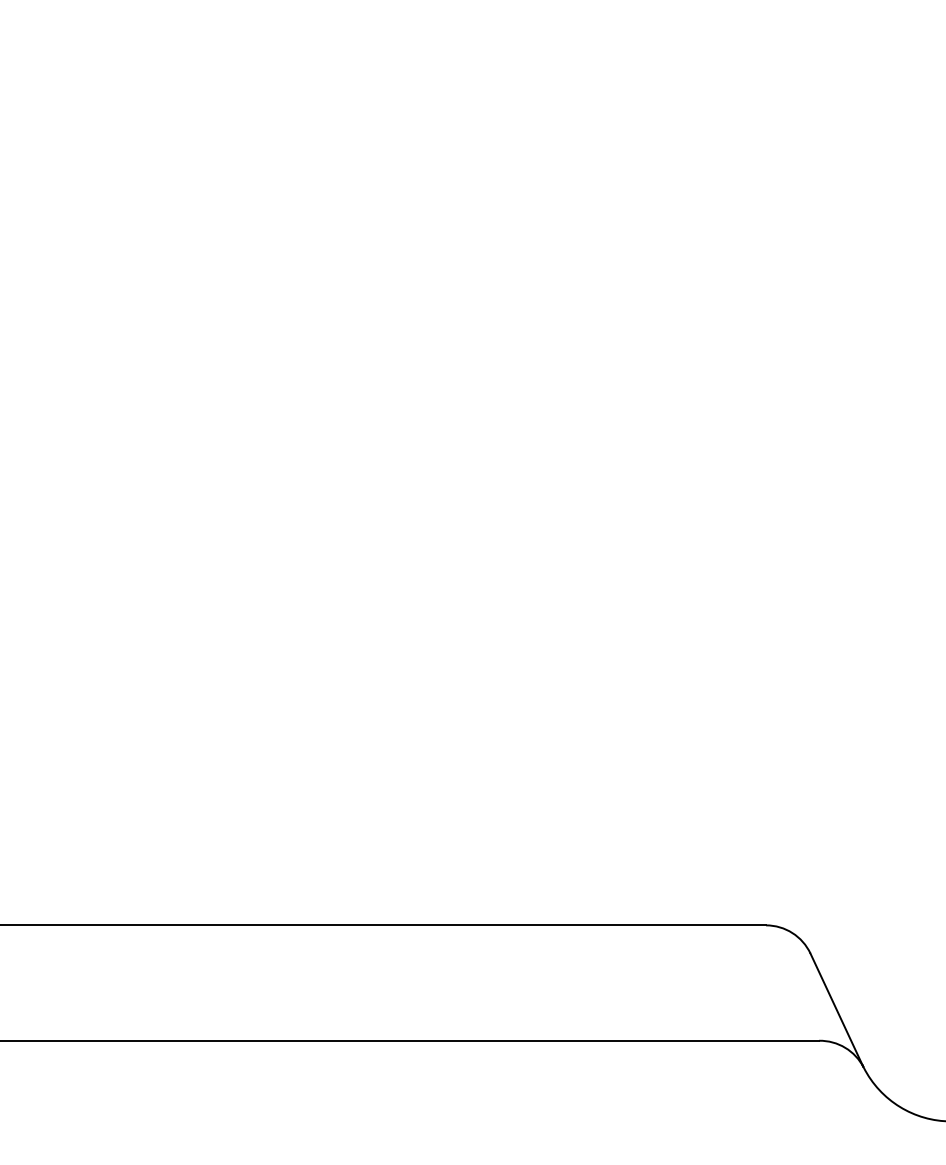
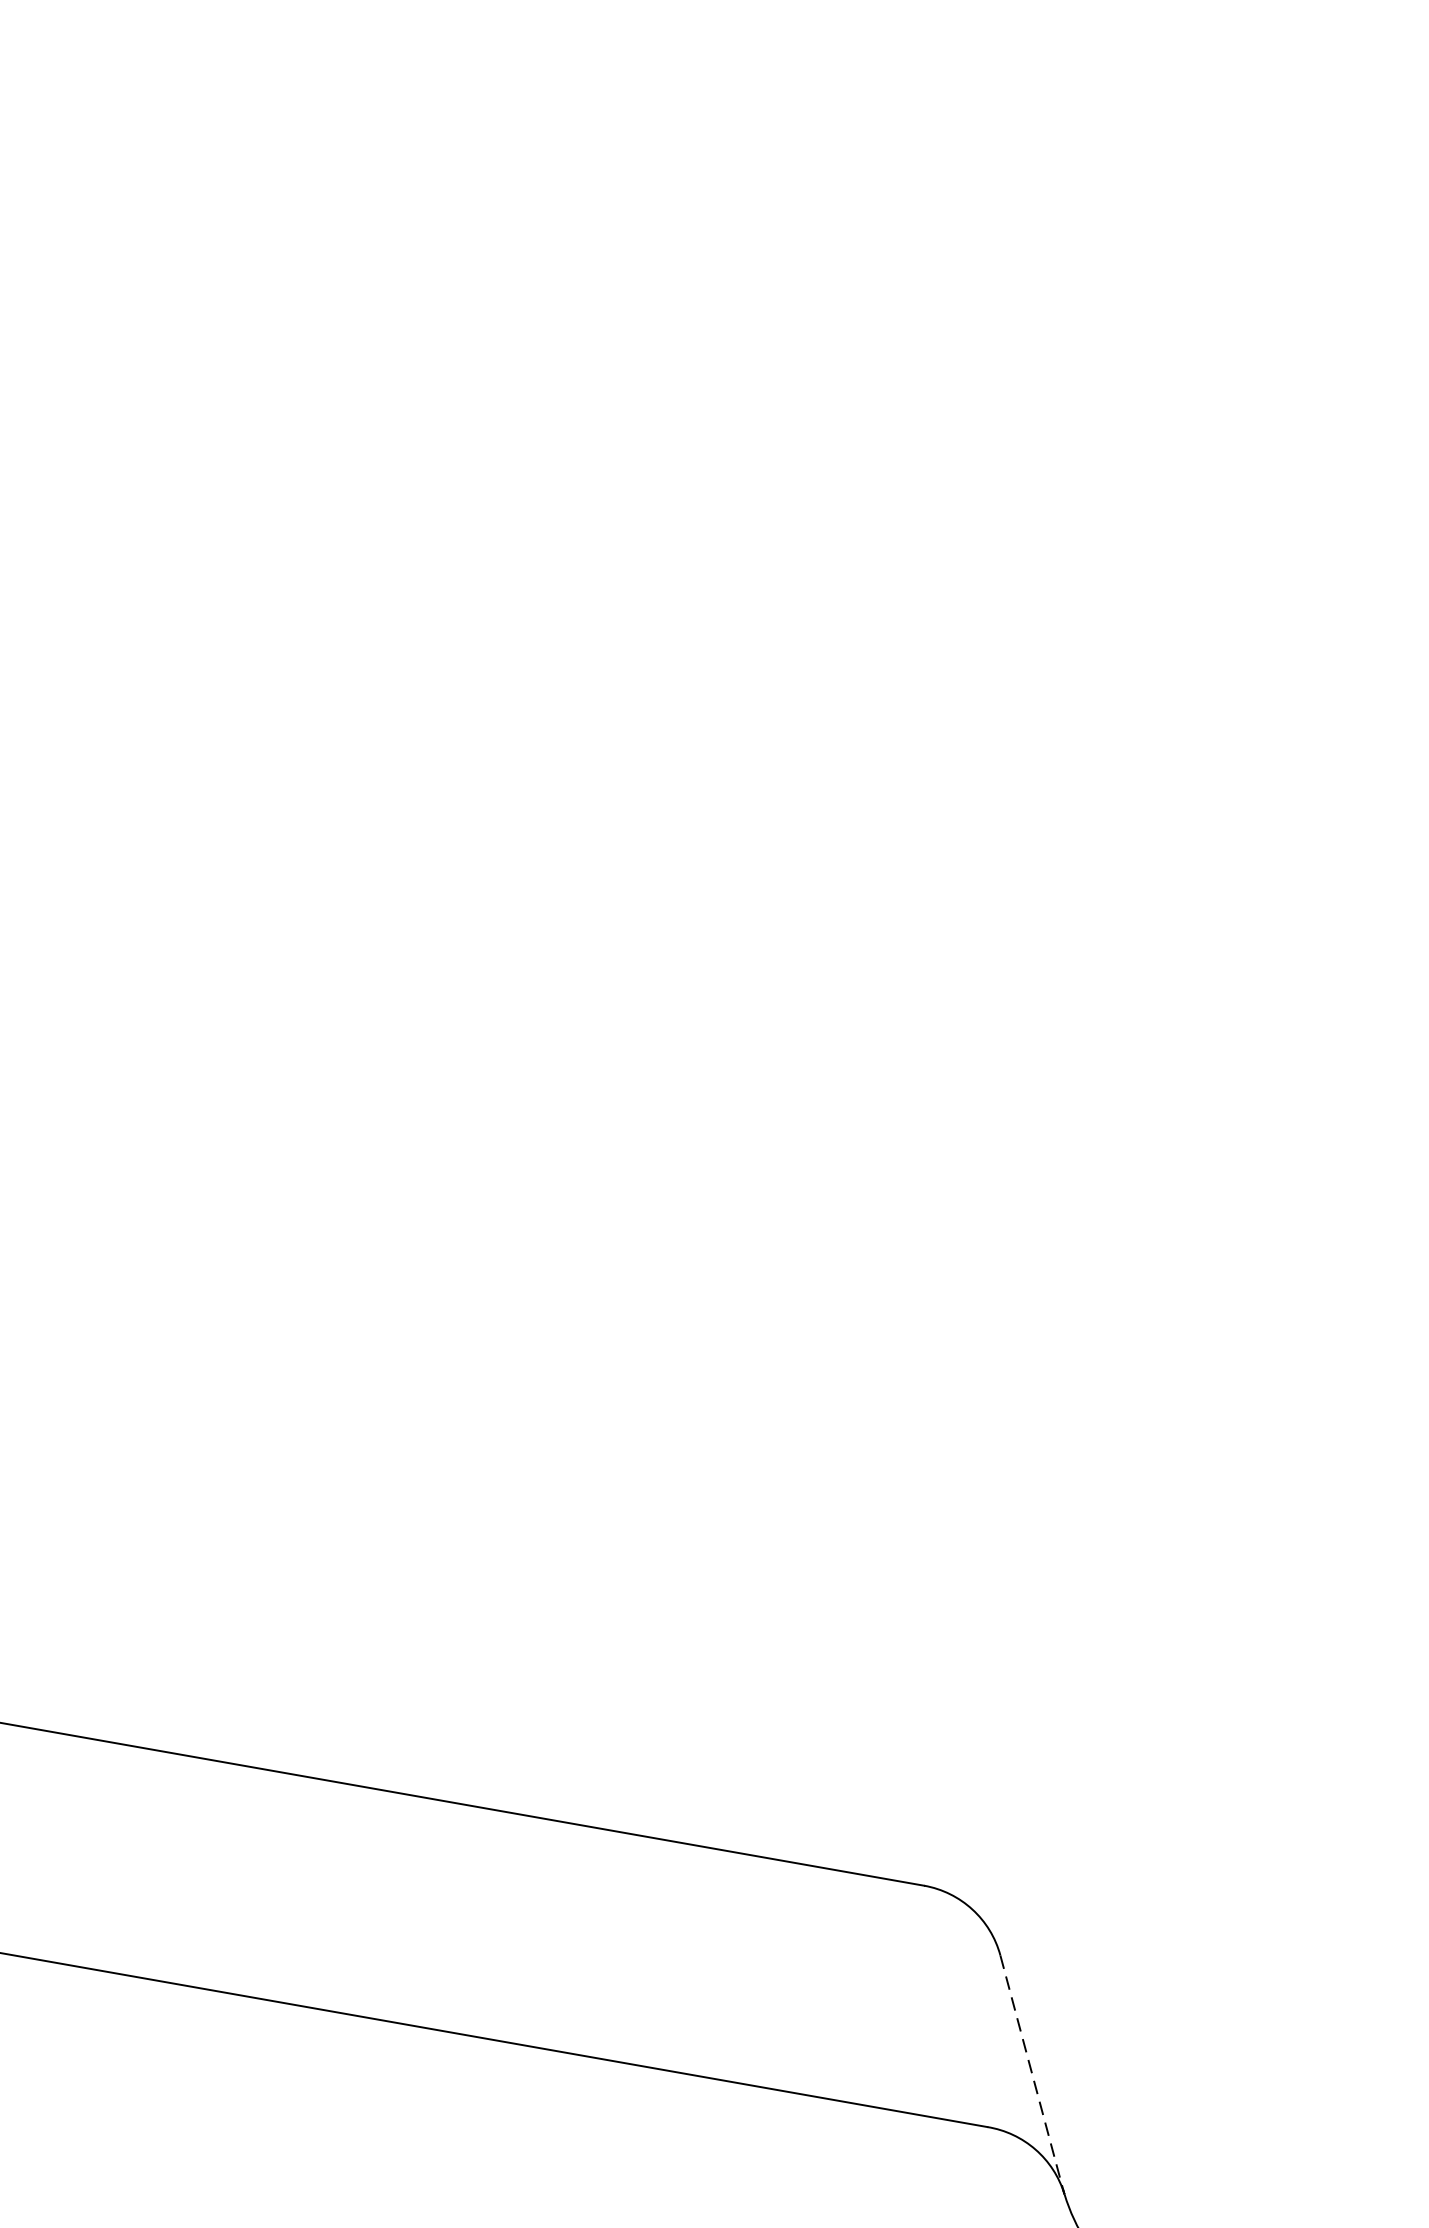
line: (836, 1009) -> (1031, 2072), solid -> dashed

